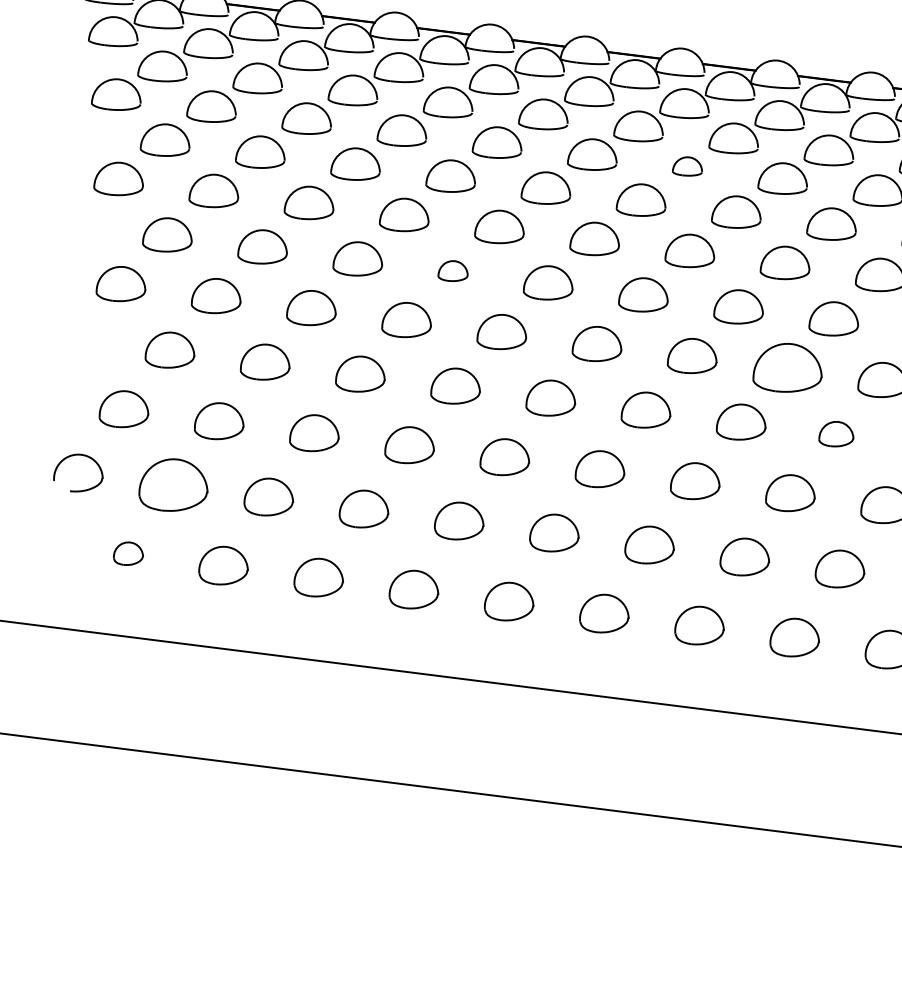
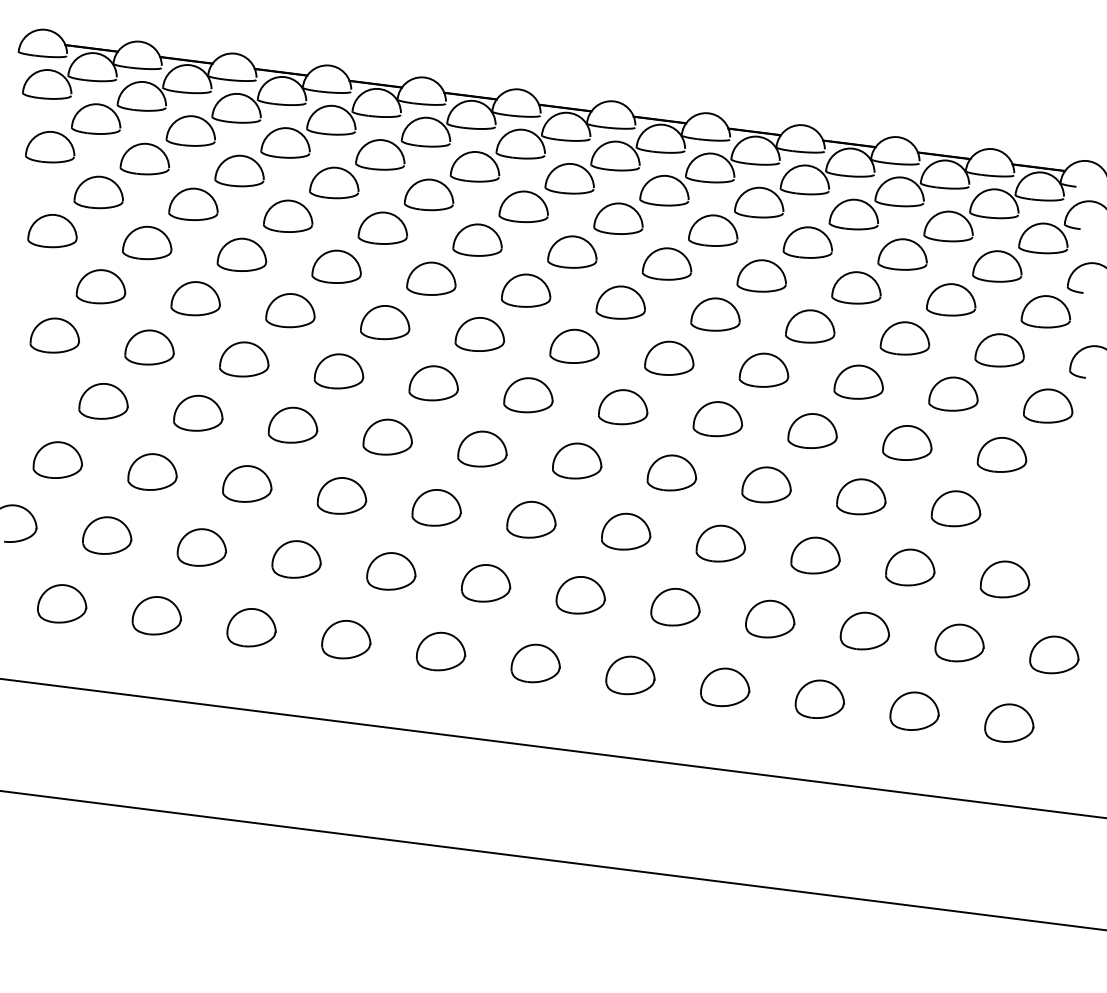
part: (687, 166) -> (618, 218), size x1.67
part: (453, 270) -> (385, 322), size x1.67
part: (787, 368) -> (717, 419), size x0.71
part: (836, 433) -> (766, 484), size x1.43
part: (173, 484) -> (107, 535), size x0.71
part: (128, 553) -> (62, 603), size x1.67

